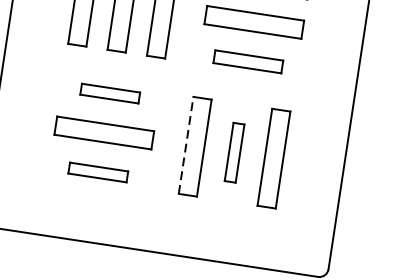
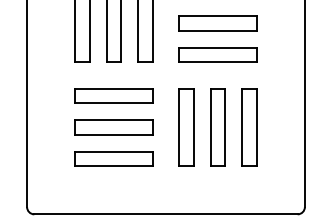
part: (247, 61) -> (217, 54), size x1.43
part: (109, 92) -> (113, 95), size x1.67
line: (186, 145) -> (179, 127), dashed -> solid
part: (234, 152) -> (217, 127), size x1.67
part: (97, 171) -> (113, 158), size x1.67

